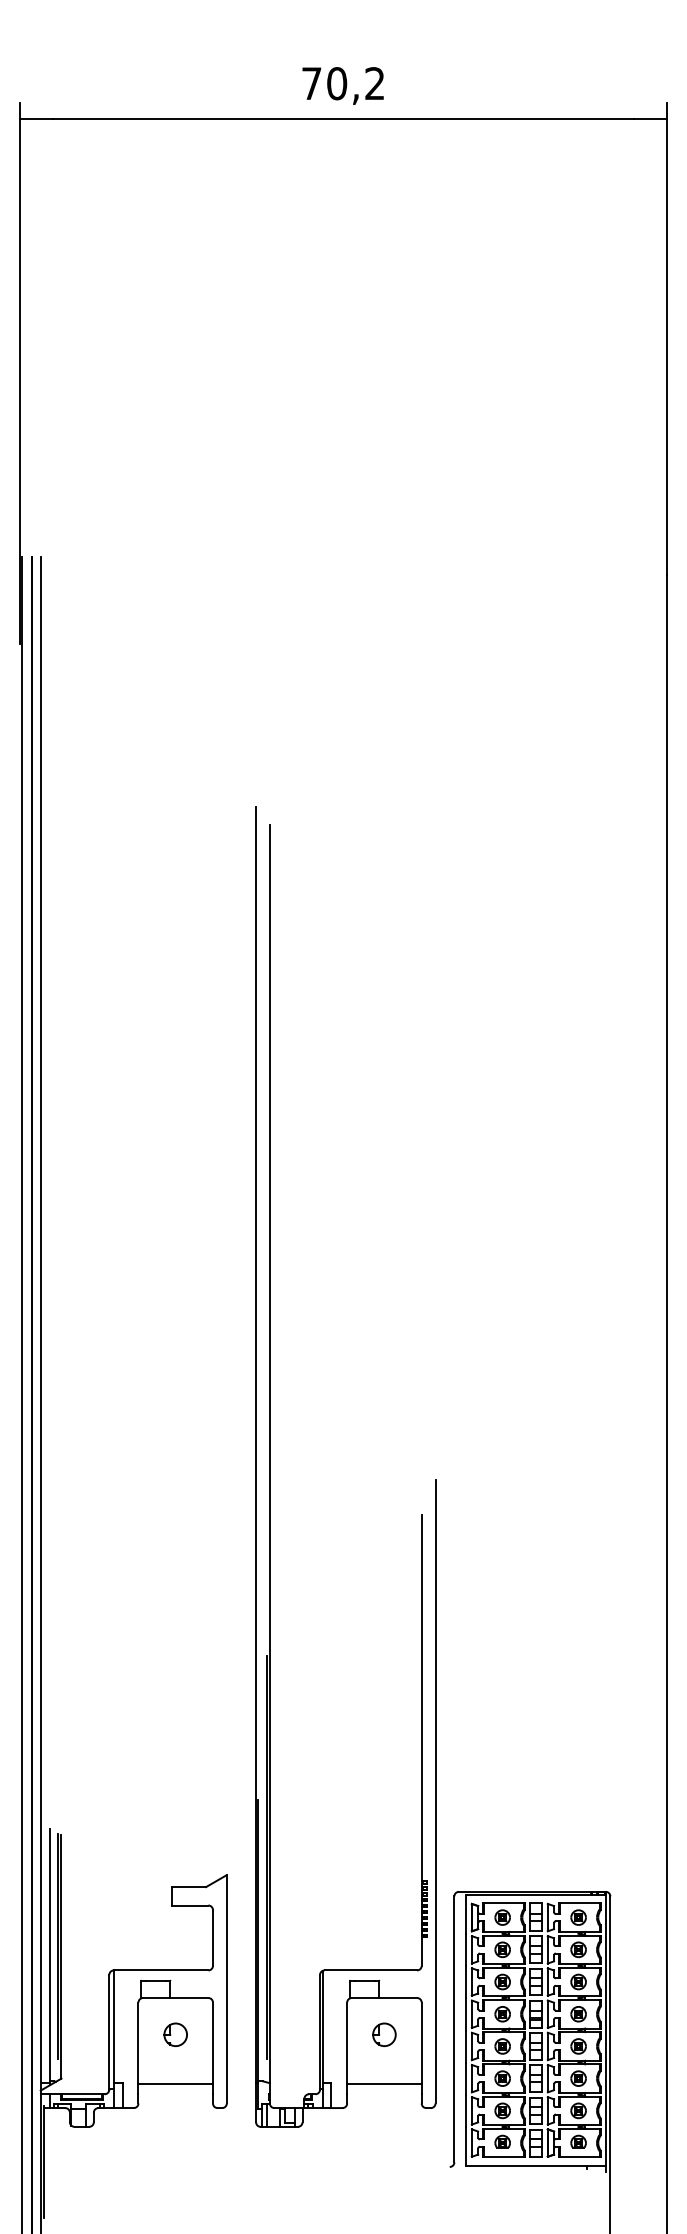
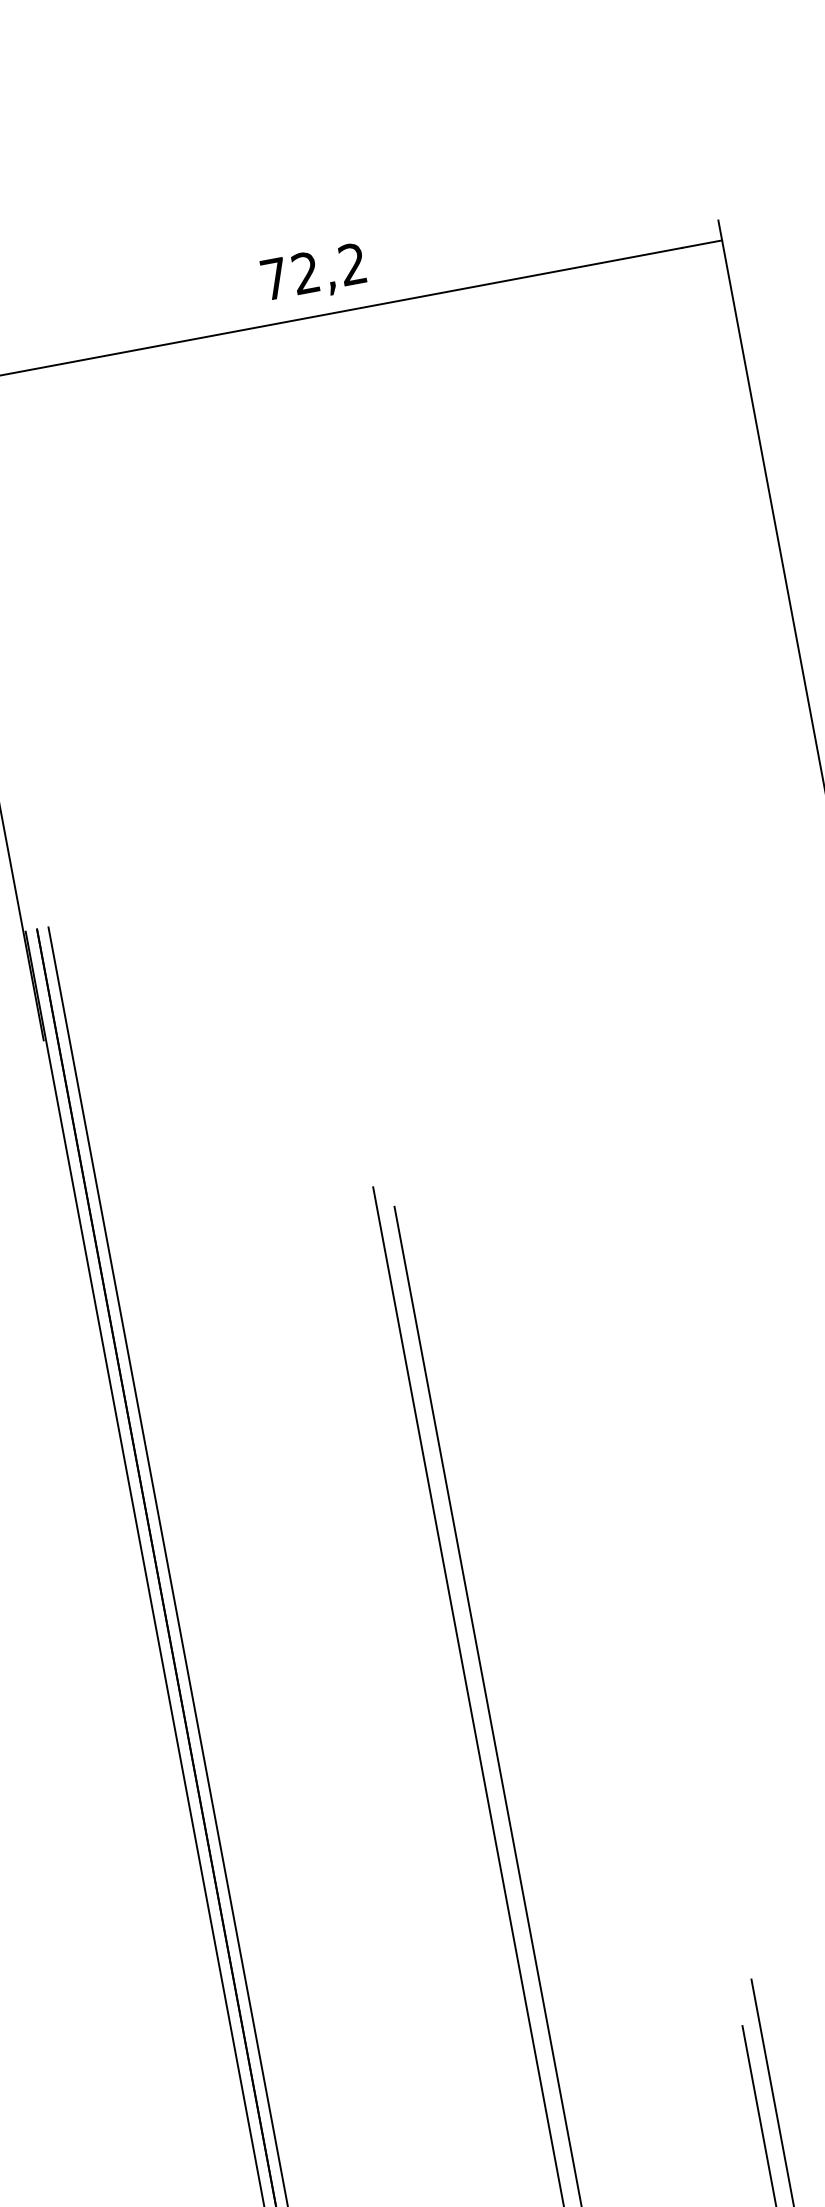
text: (337, 83) -> (306, 272), 70,2 -> 72,2

